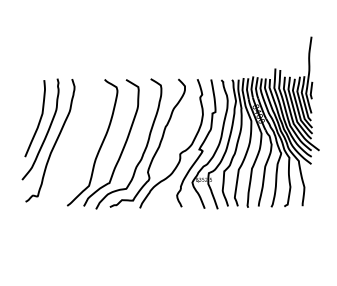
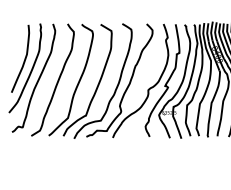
curve: (76, 144) -> (56, 81), added

